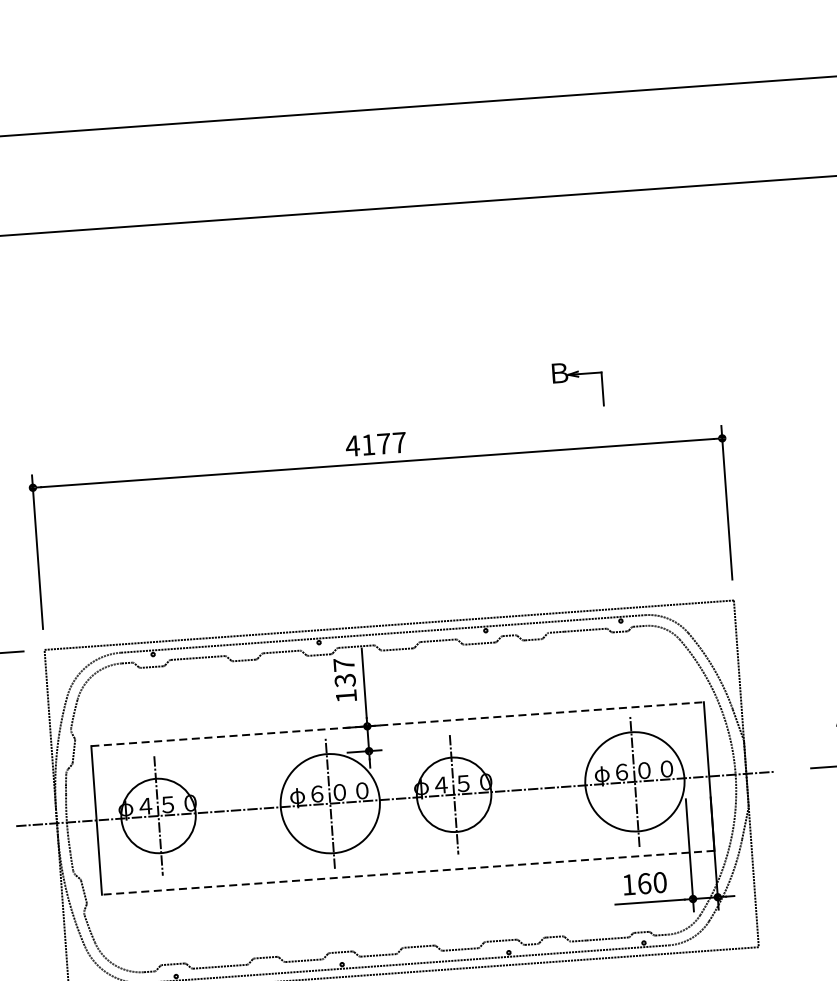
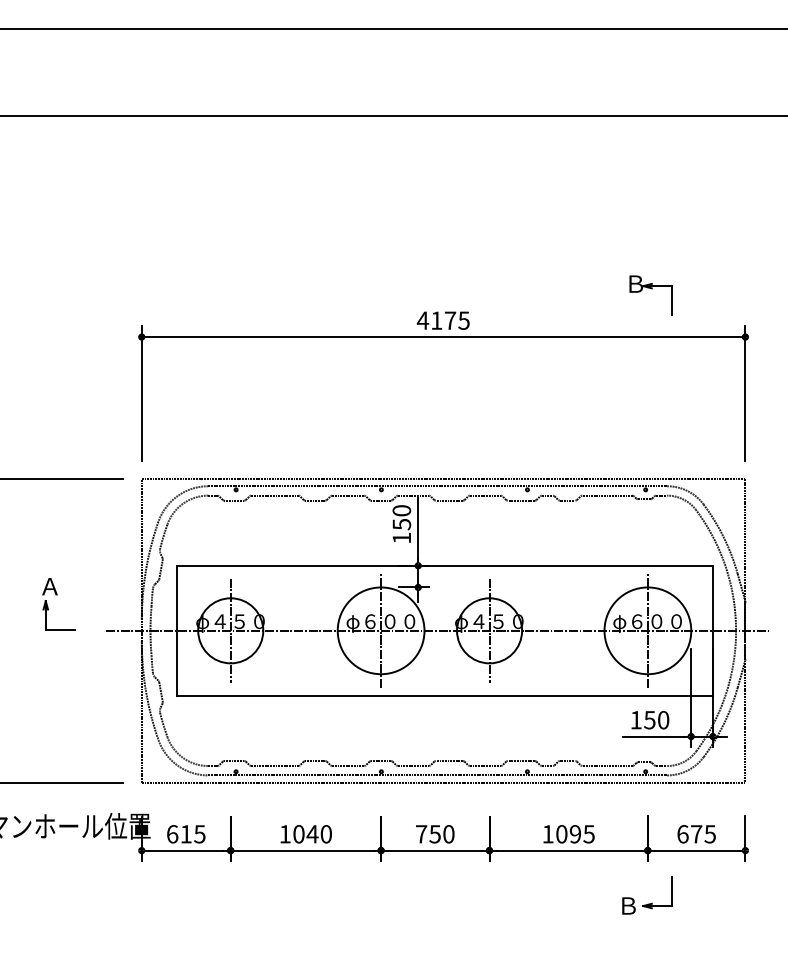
part: (577, 378) -> (651, 289), moved
text: (398, 442) -> (463, 320), 4177 -> 4175
text: (344, 672) -> (401, 517), 137 -> 150
line: (398, 723) -> (445, 565), dashed -> solid
line: (407, 872) -> (444, 695), dashed -> solid
text: (644, 882) -> (649, 719), 160 -> 150

